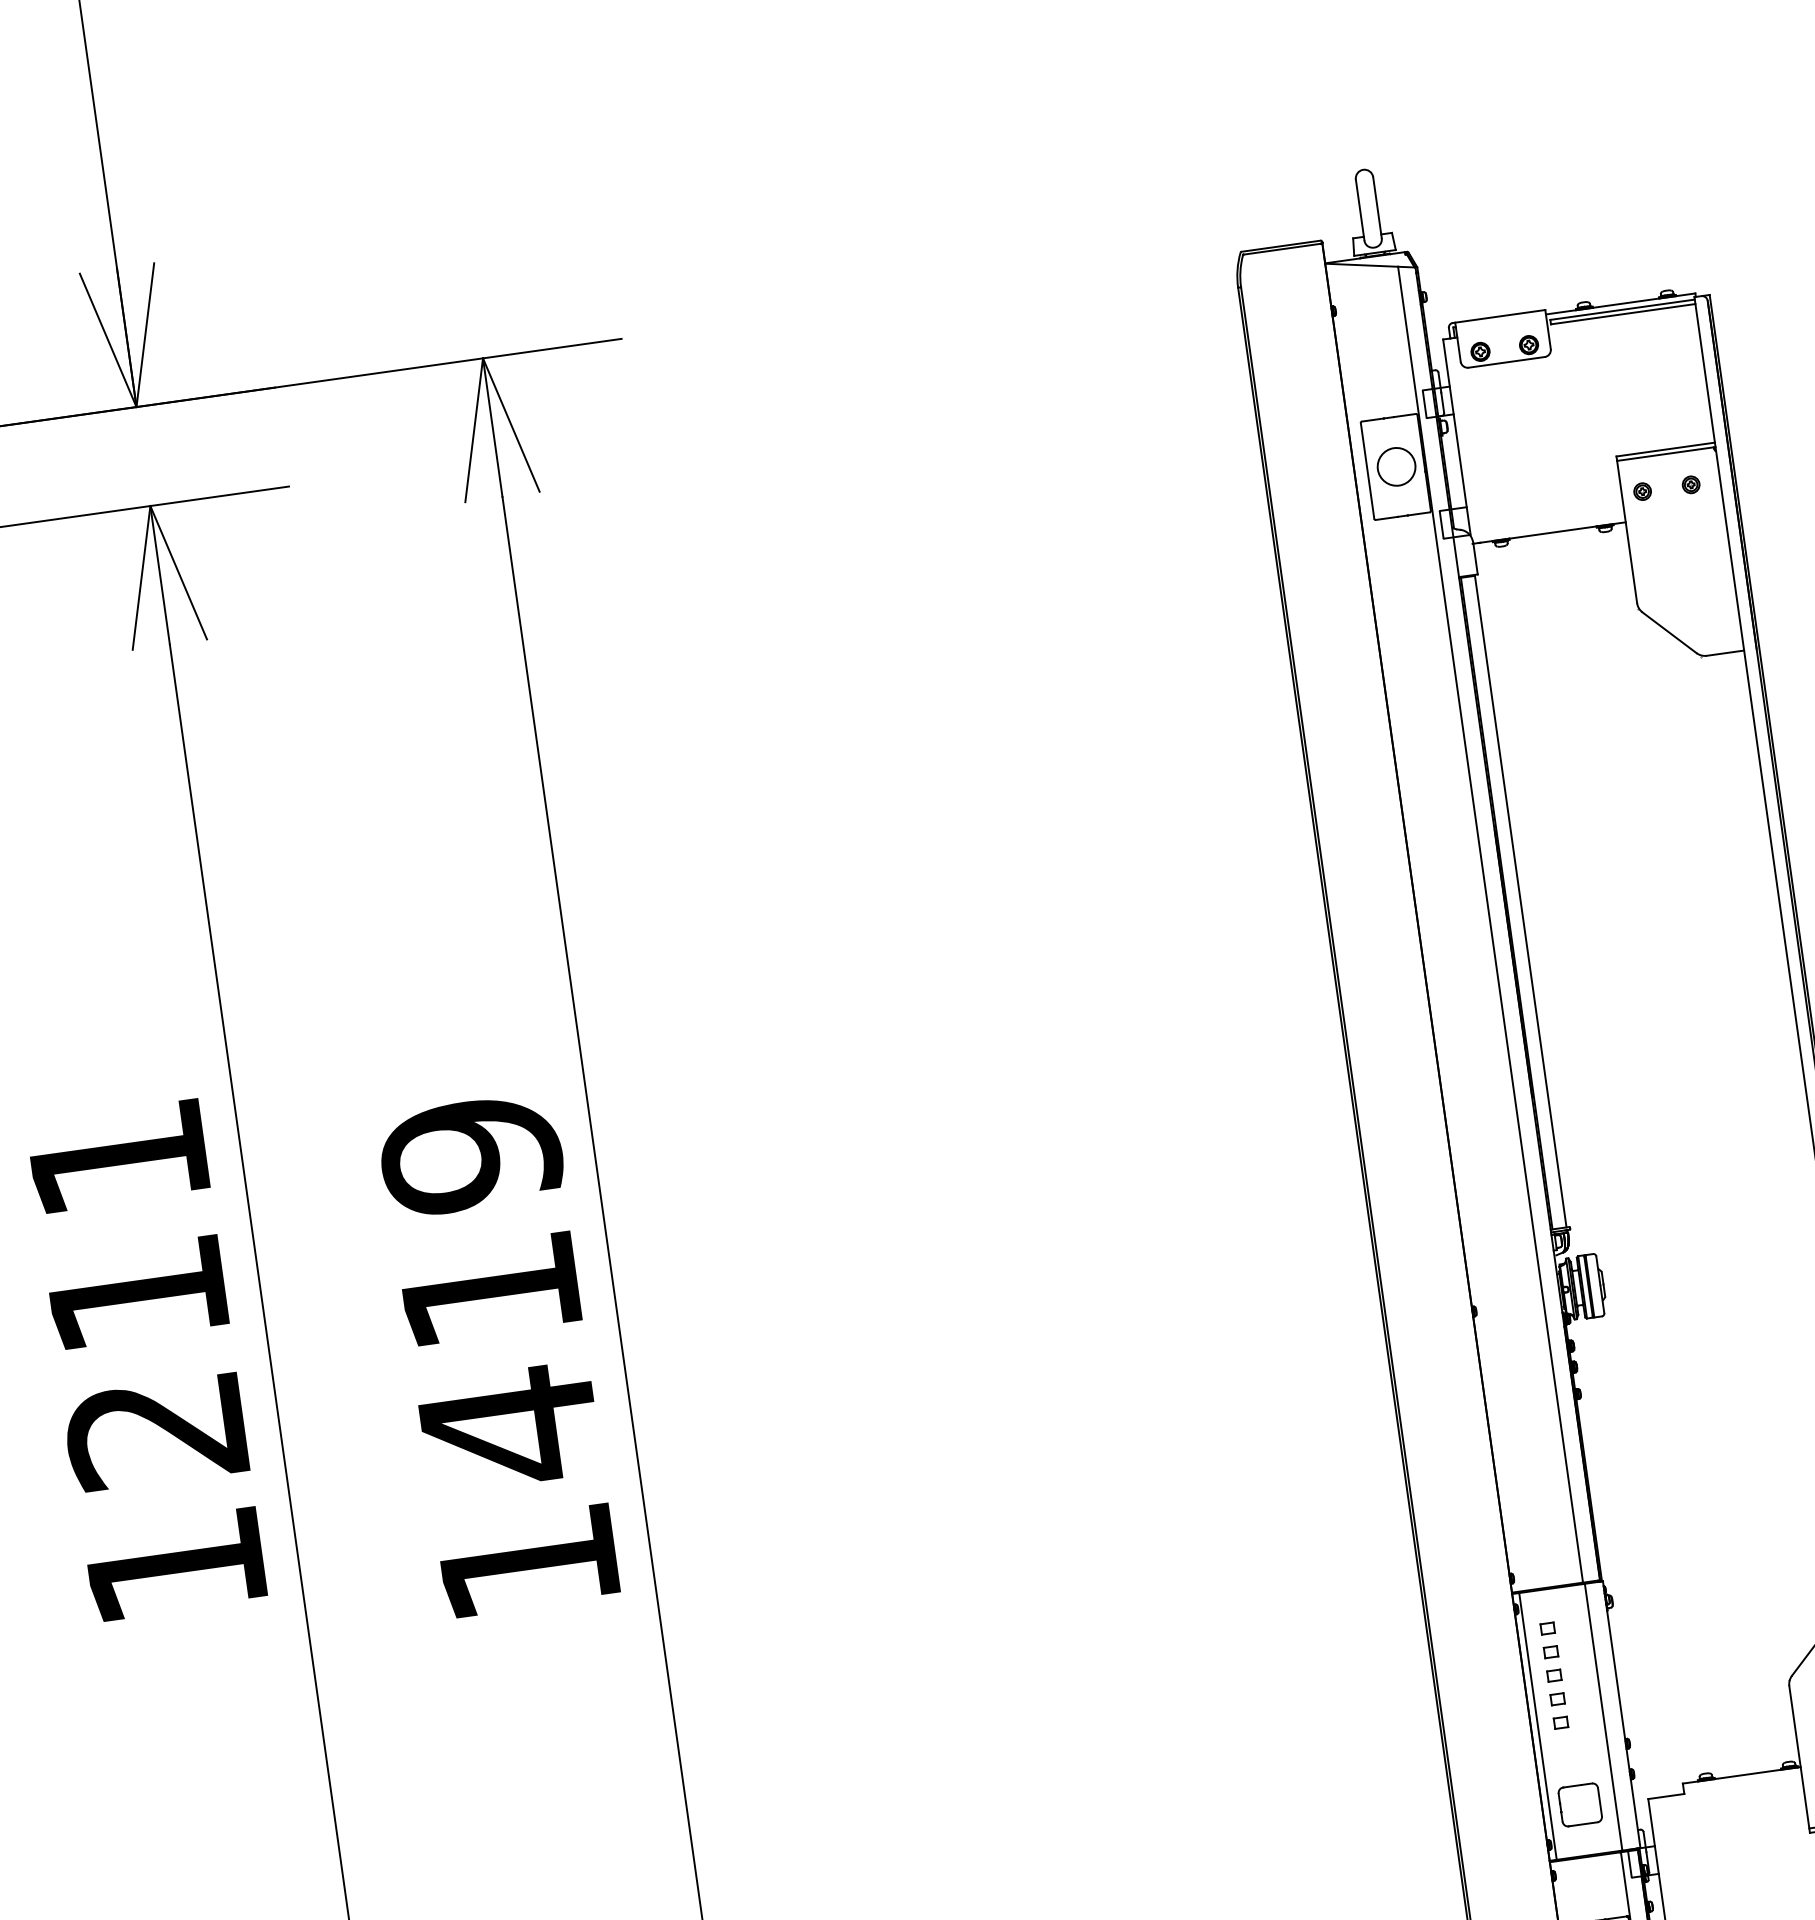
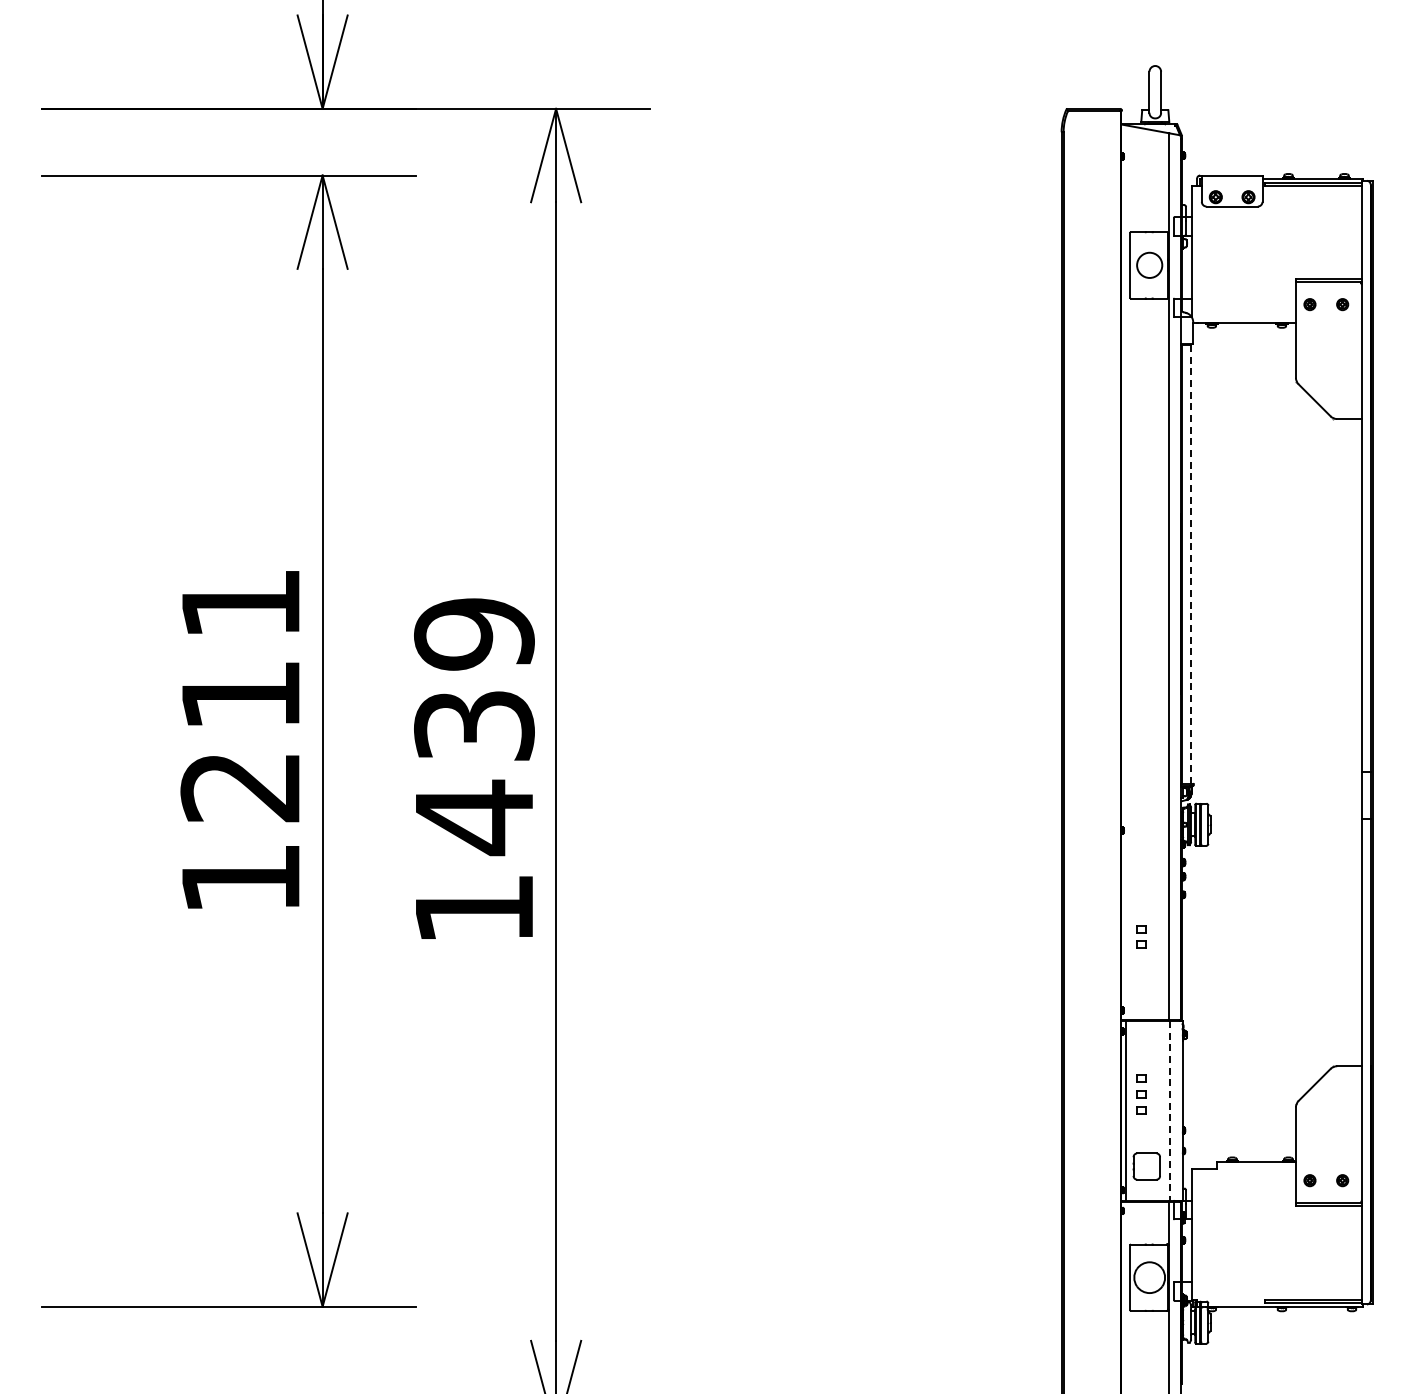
line: (1521, 902) -> (1191, 564), solid -> dashed
text: (490, 1290) -> (474, 725), 1419 -> 1439
part: (1549, 1639) -> (1141, 936), moved
line: (1603, 1716) -> (1170, 1110), solid -> dashed

